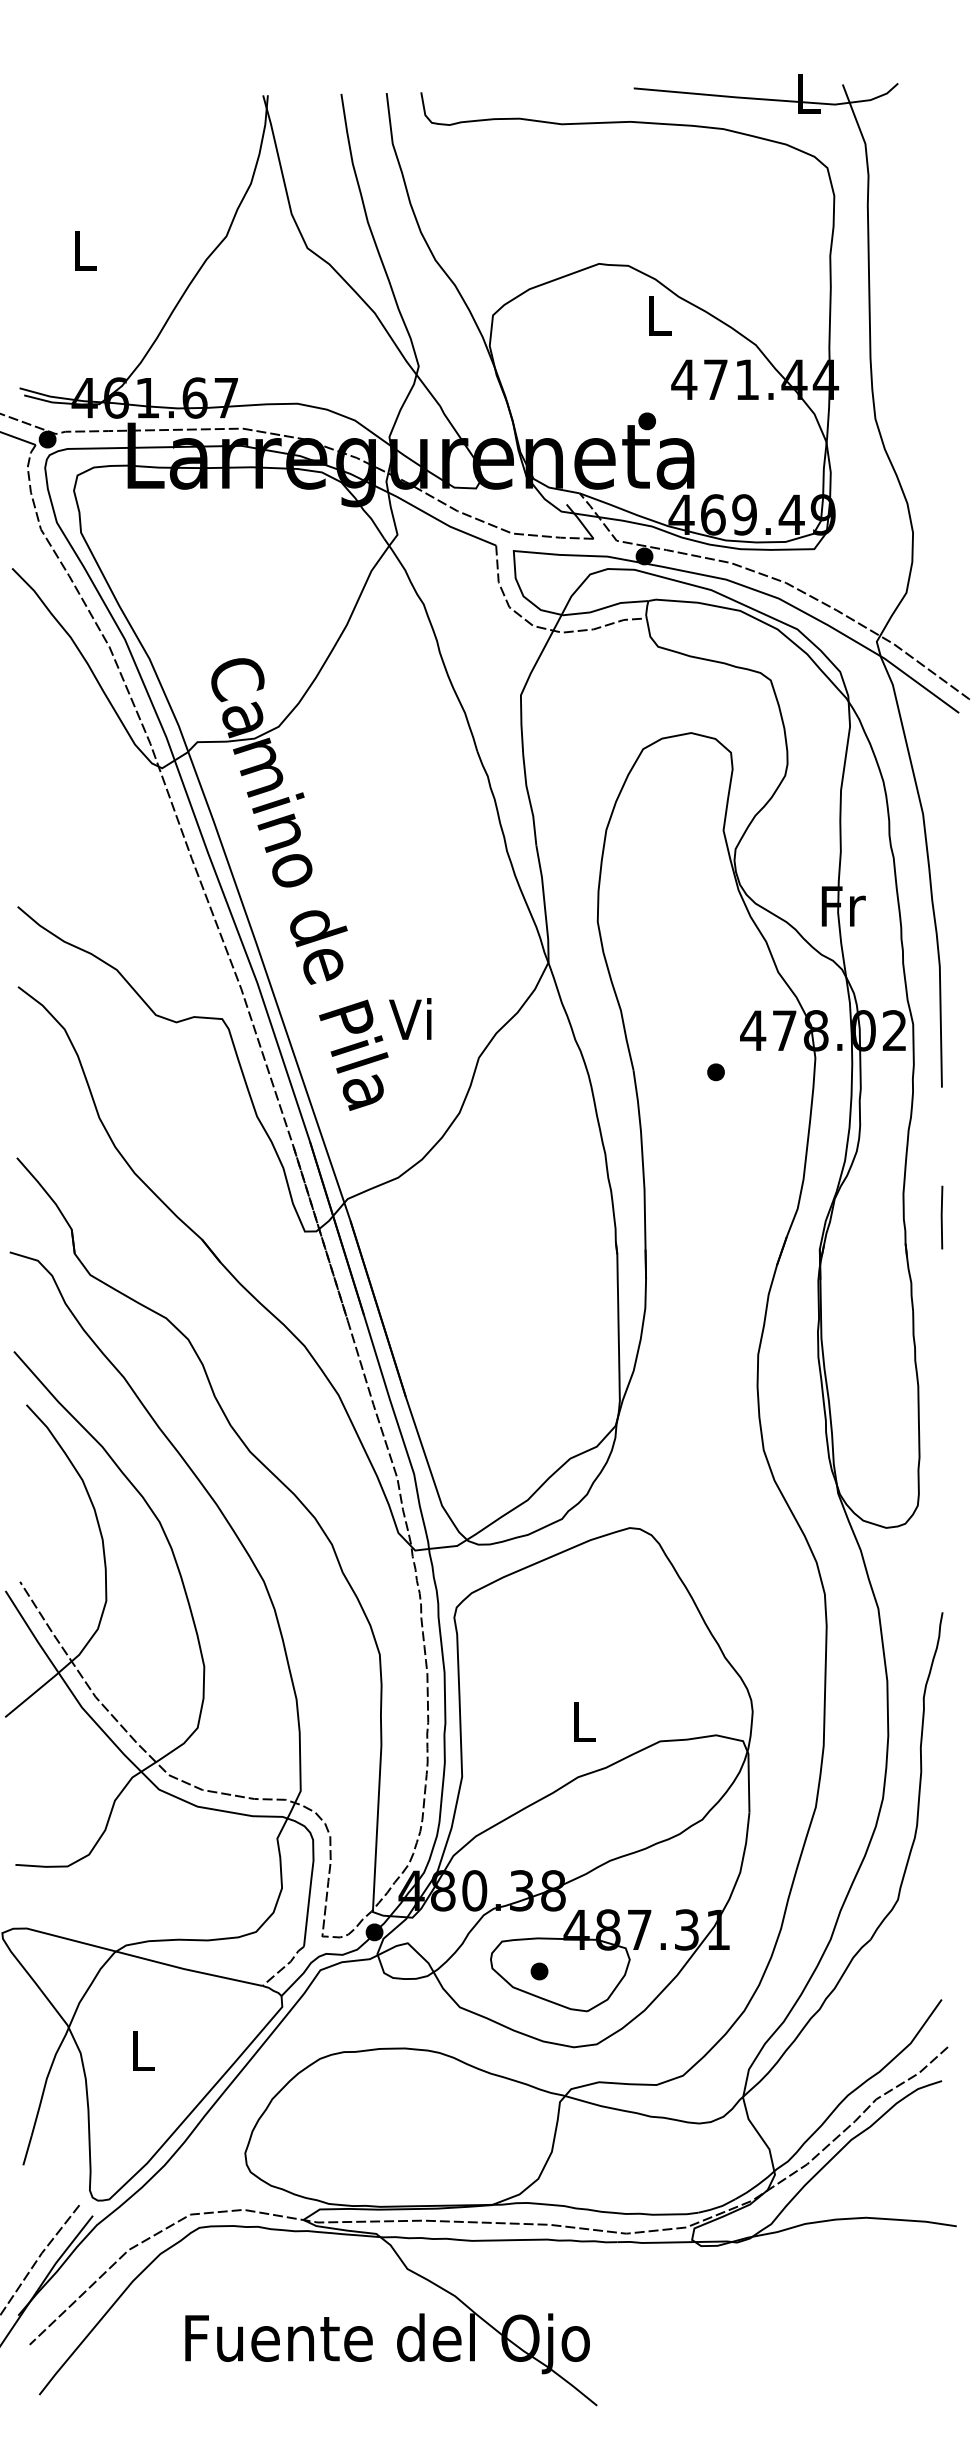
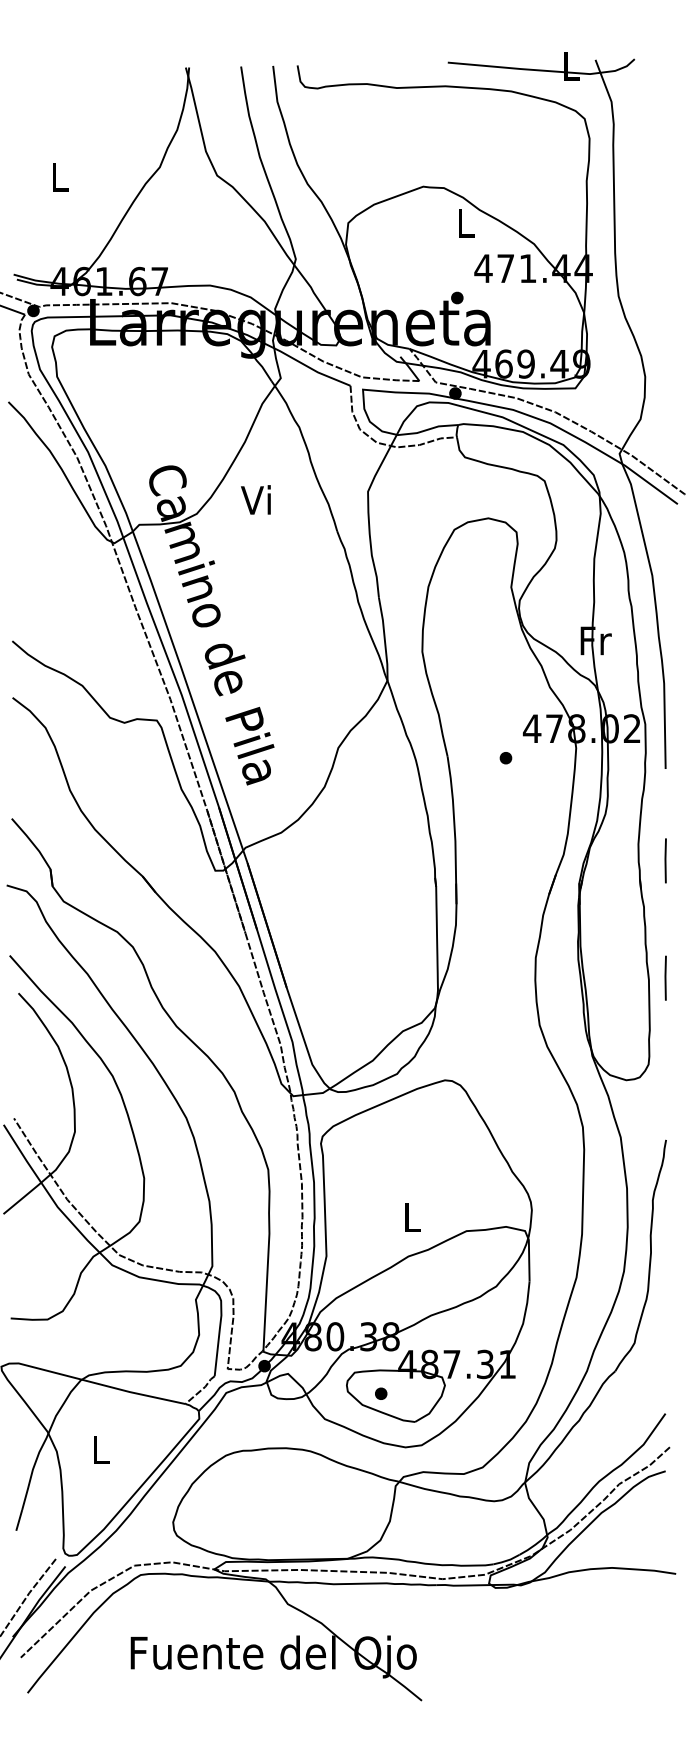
text: (410, 1018) -> (256, 499), moved
line: (941, 1383) -> (665, 978), added

